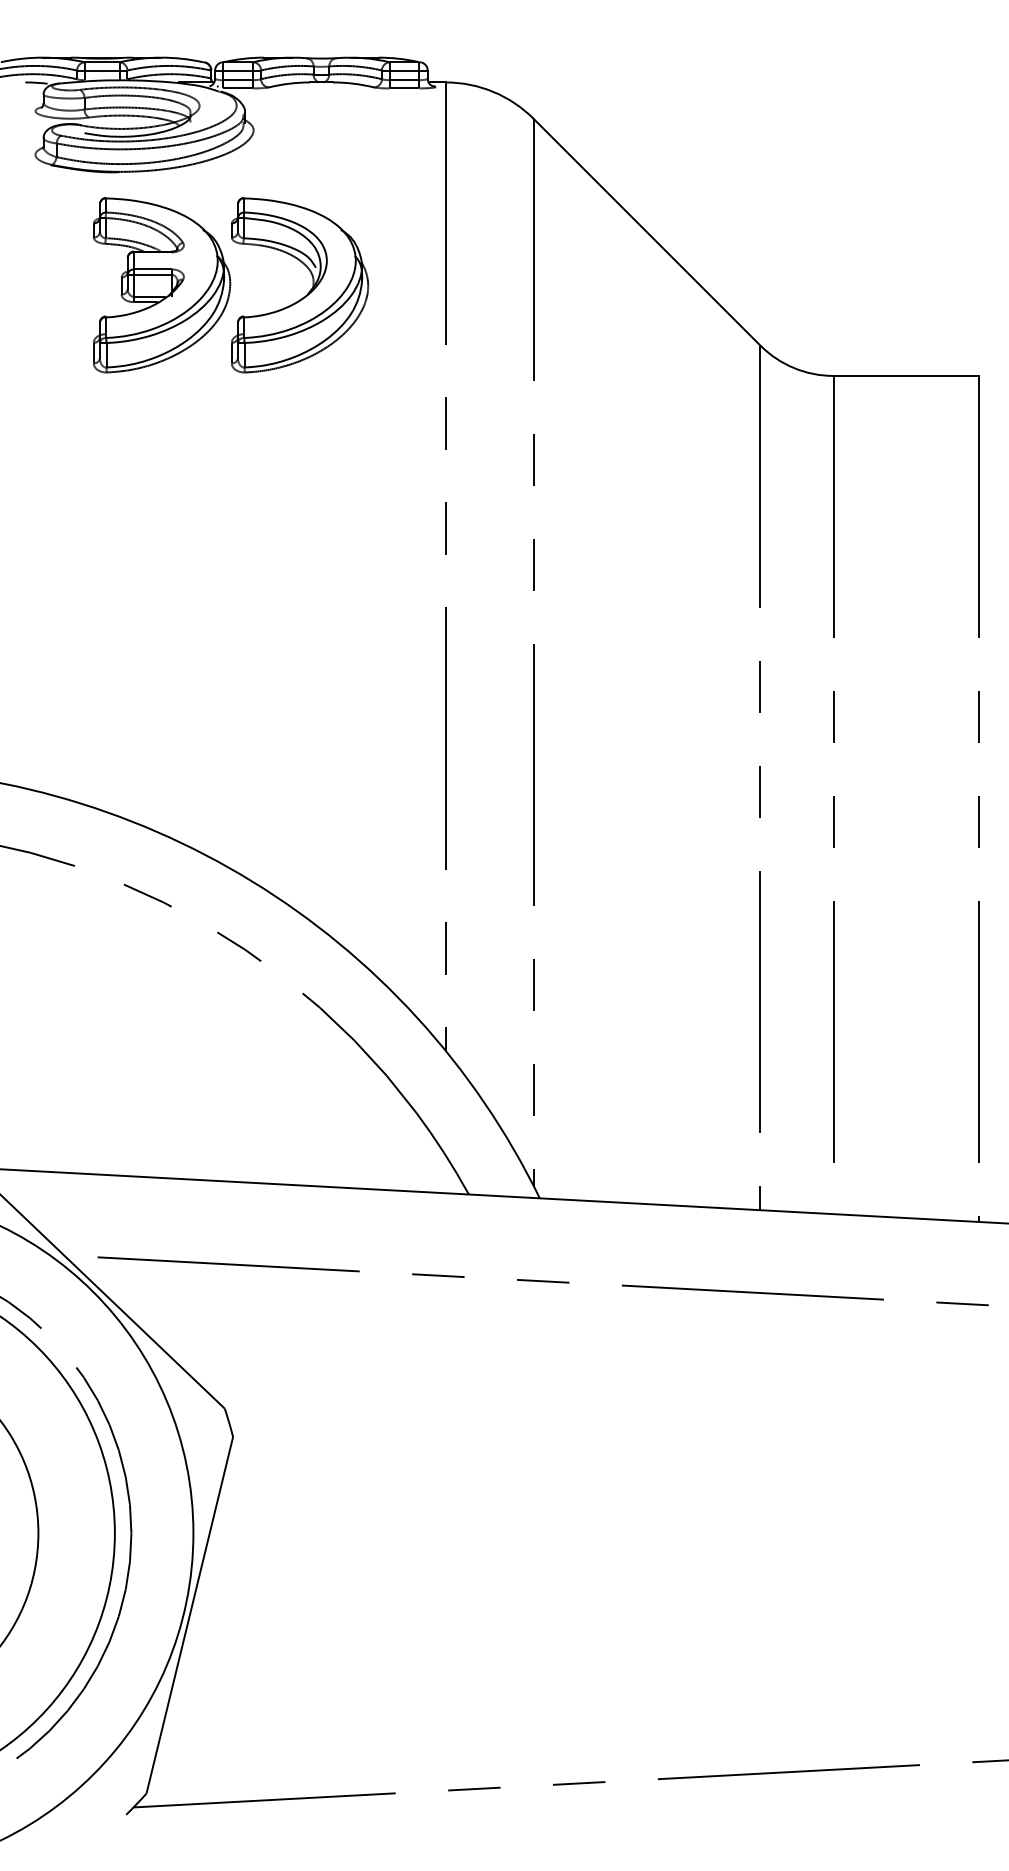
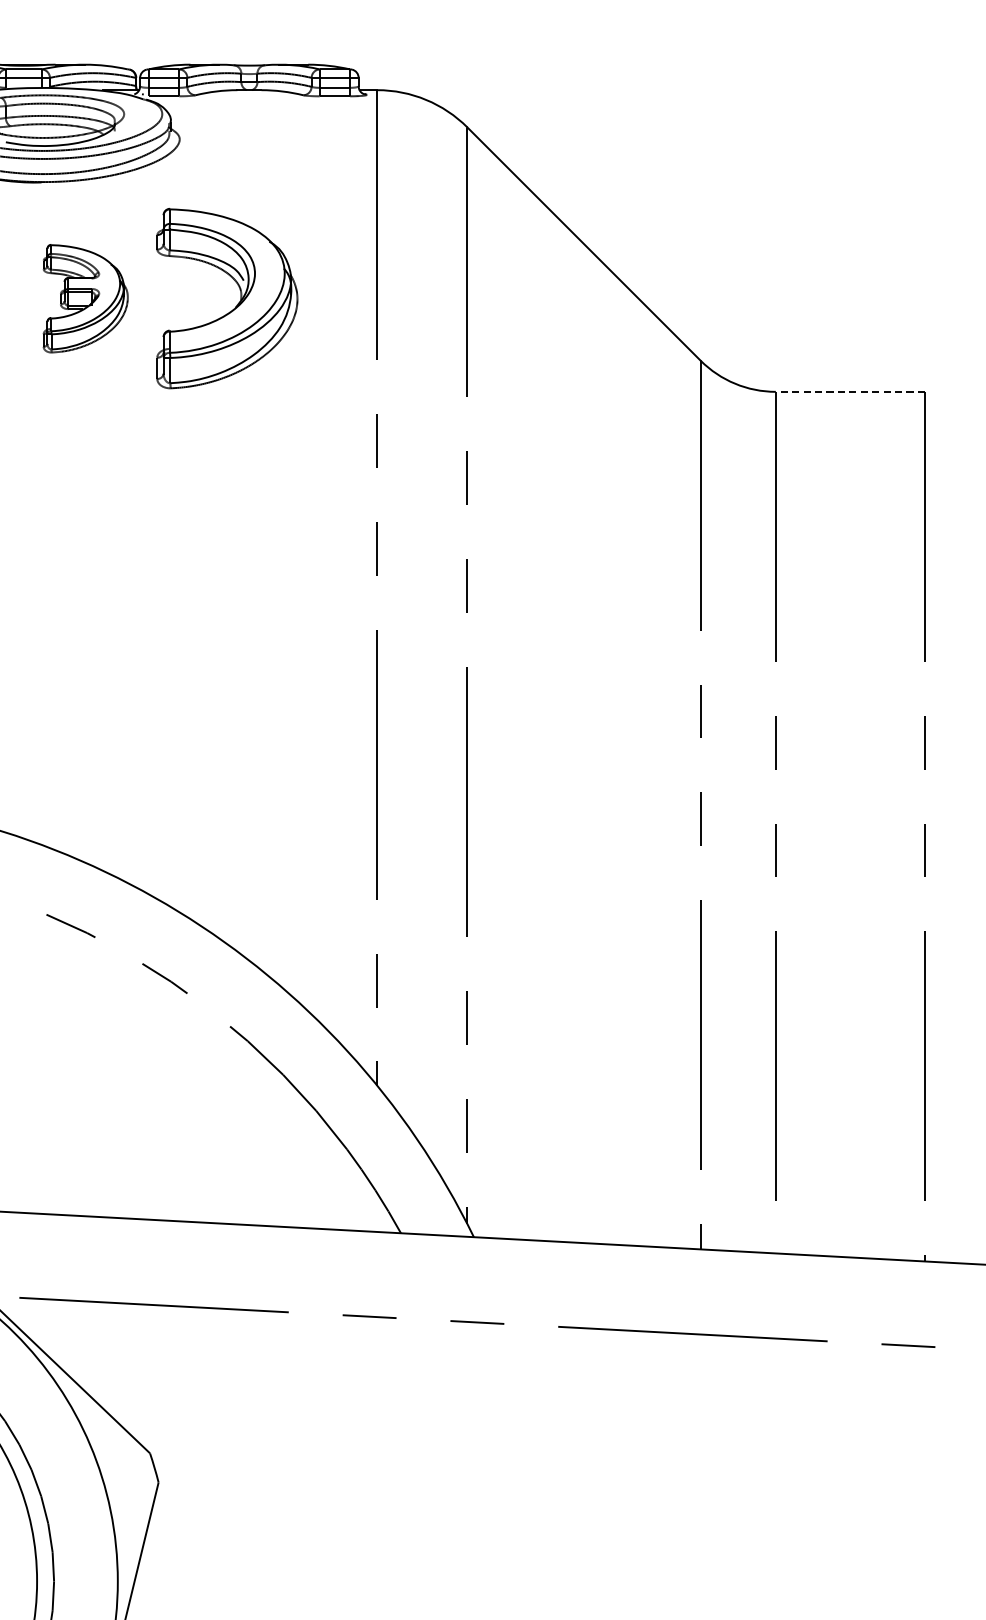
part: (162, 285) -> (86, 298), size x0.6
line: (906, 375) -> (850, 391), solid -> dashed

